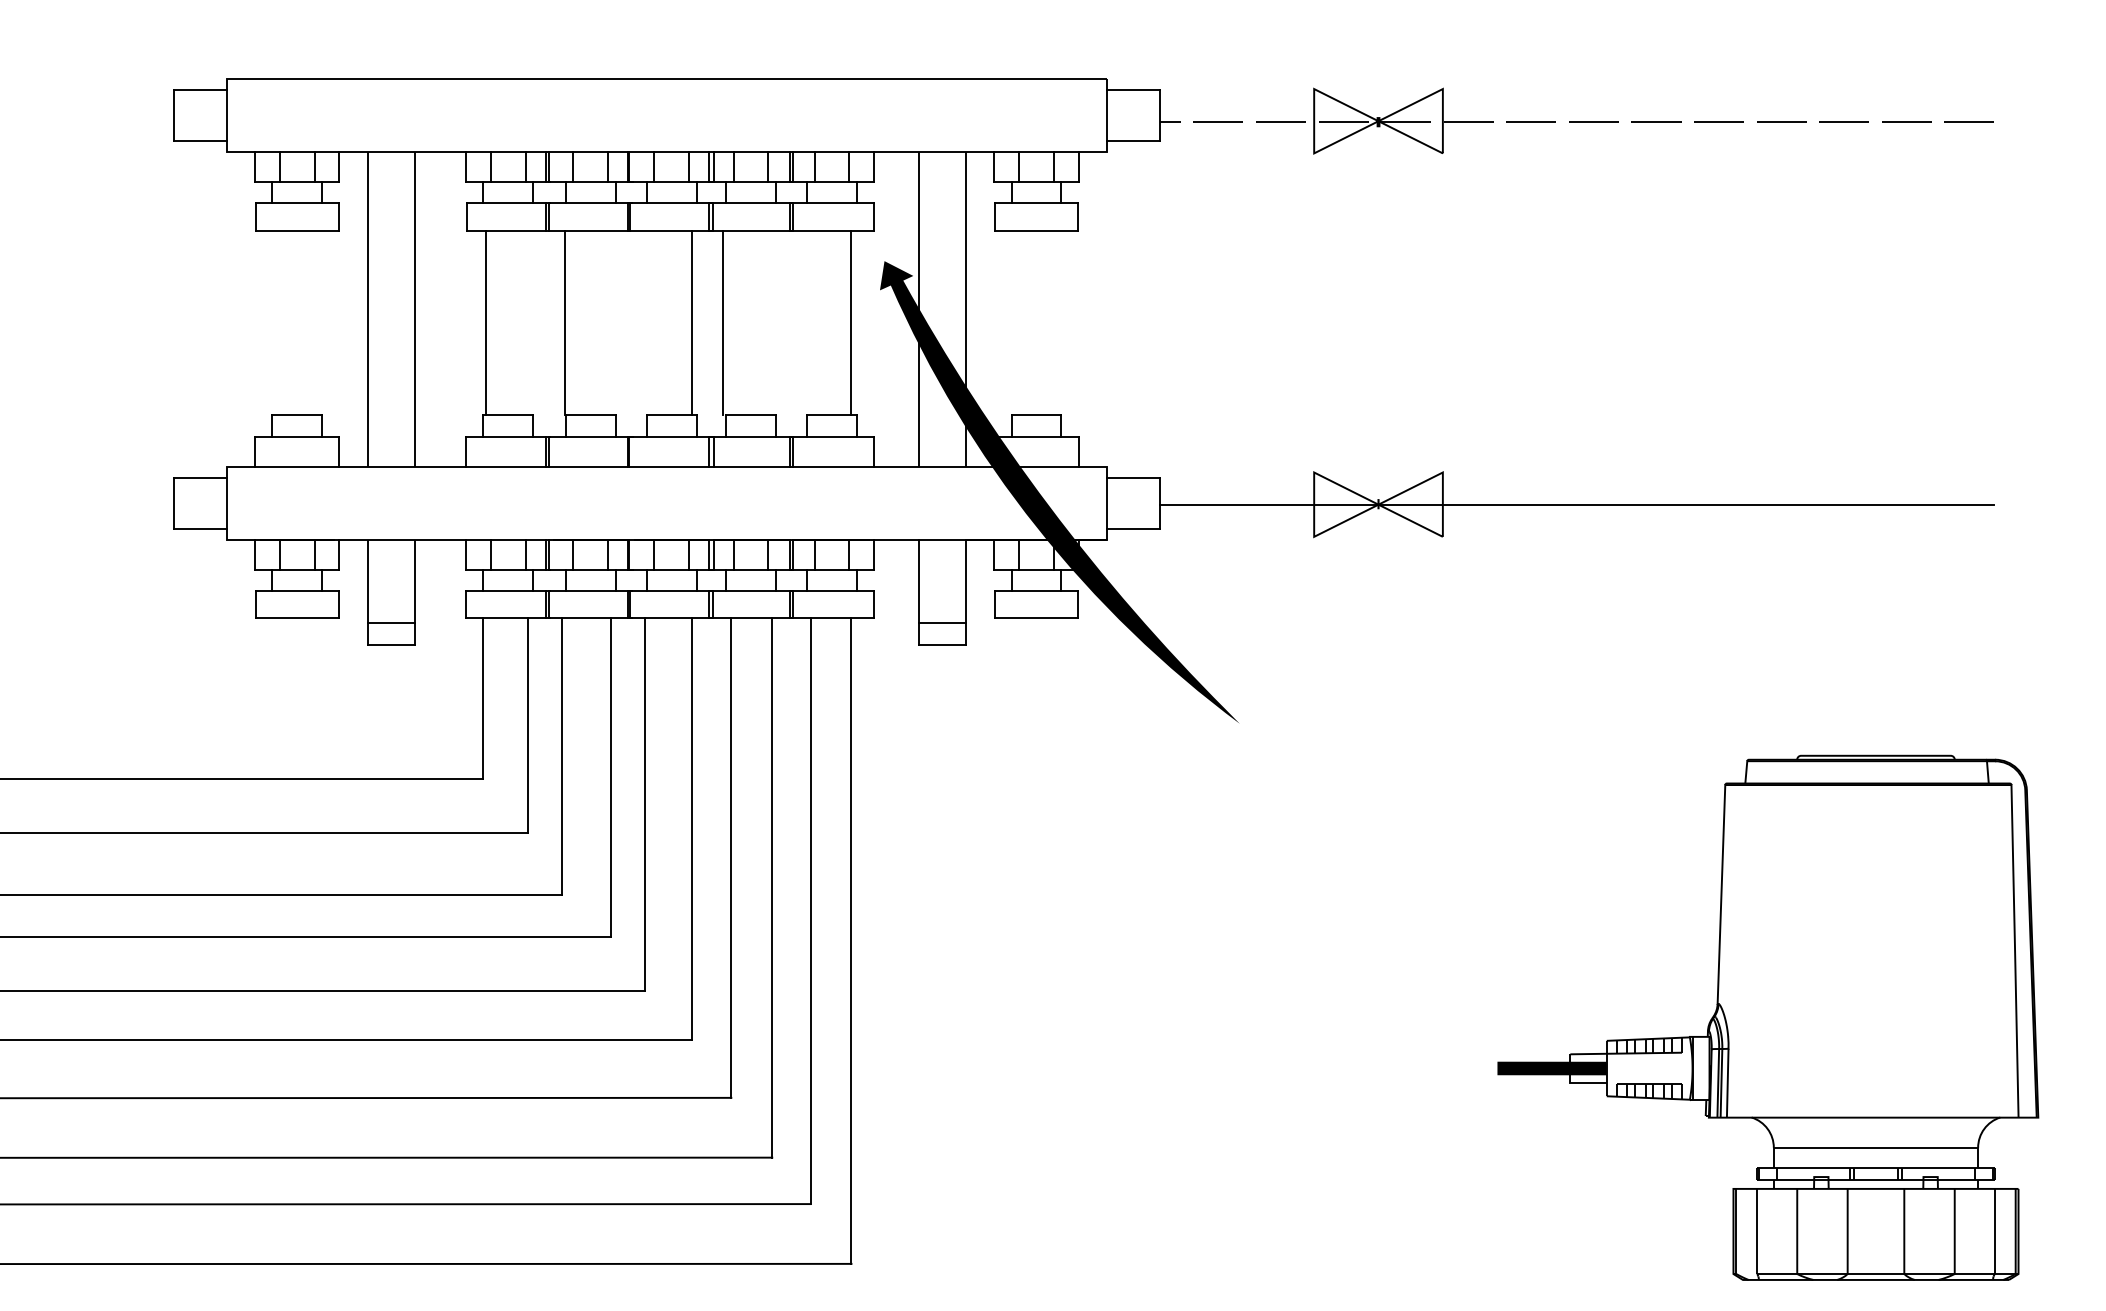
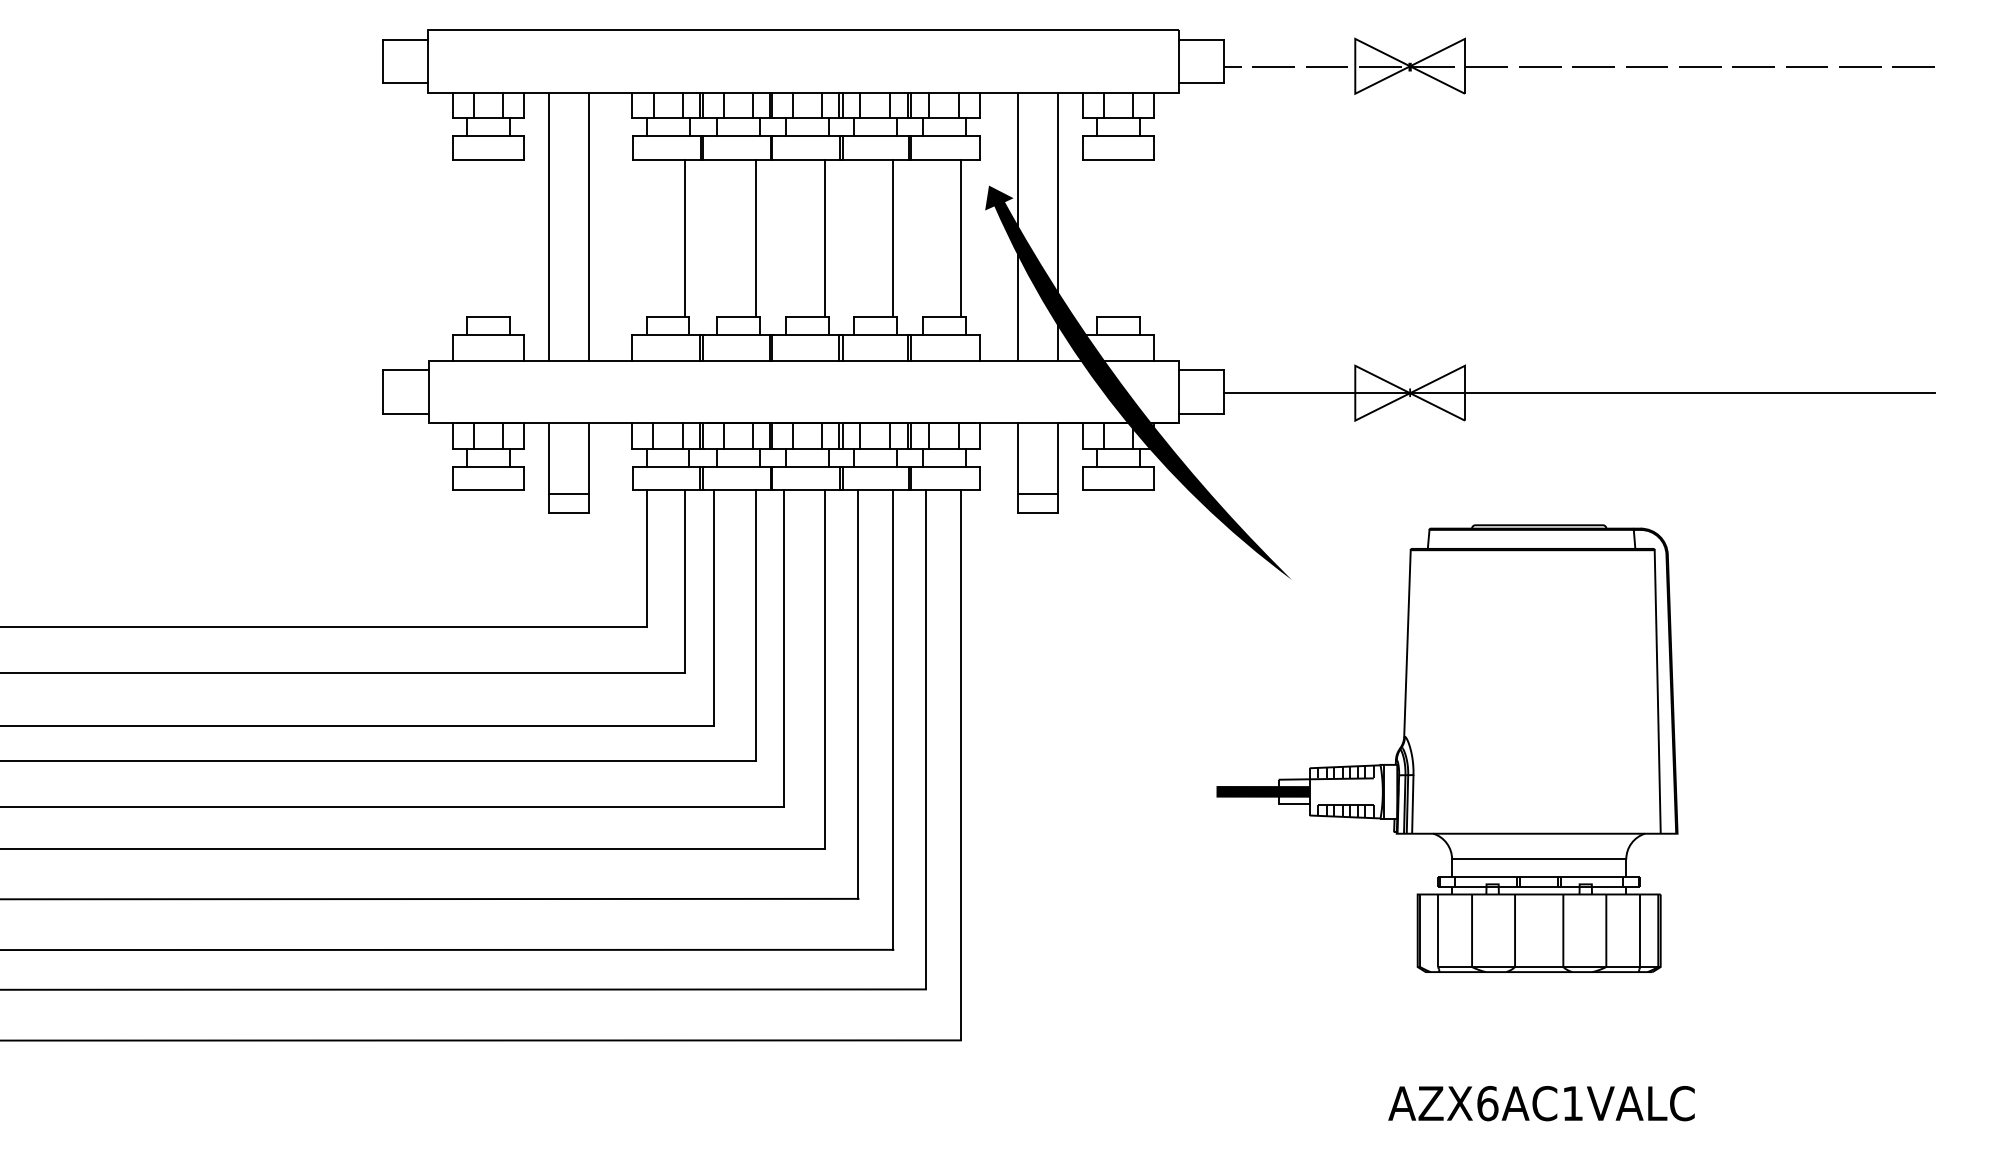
line: (486, 323) -> (685, 238), moved
line: (564, 323) -> (755, 238), moved
line: (723, 323) -> (893, 238), moved
part: (1768, 1017) -> (1447, 748), moved

